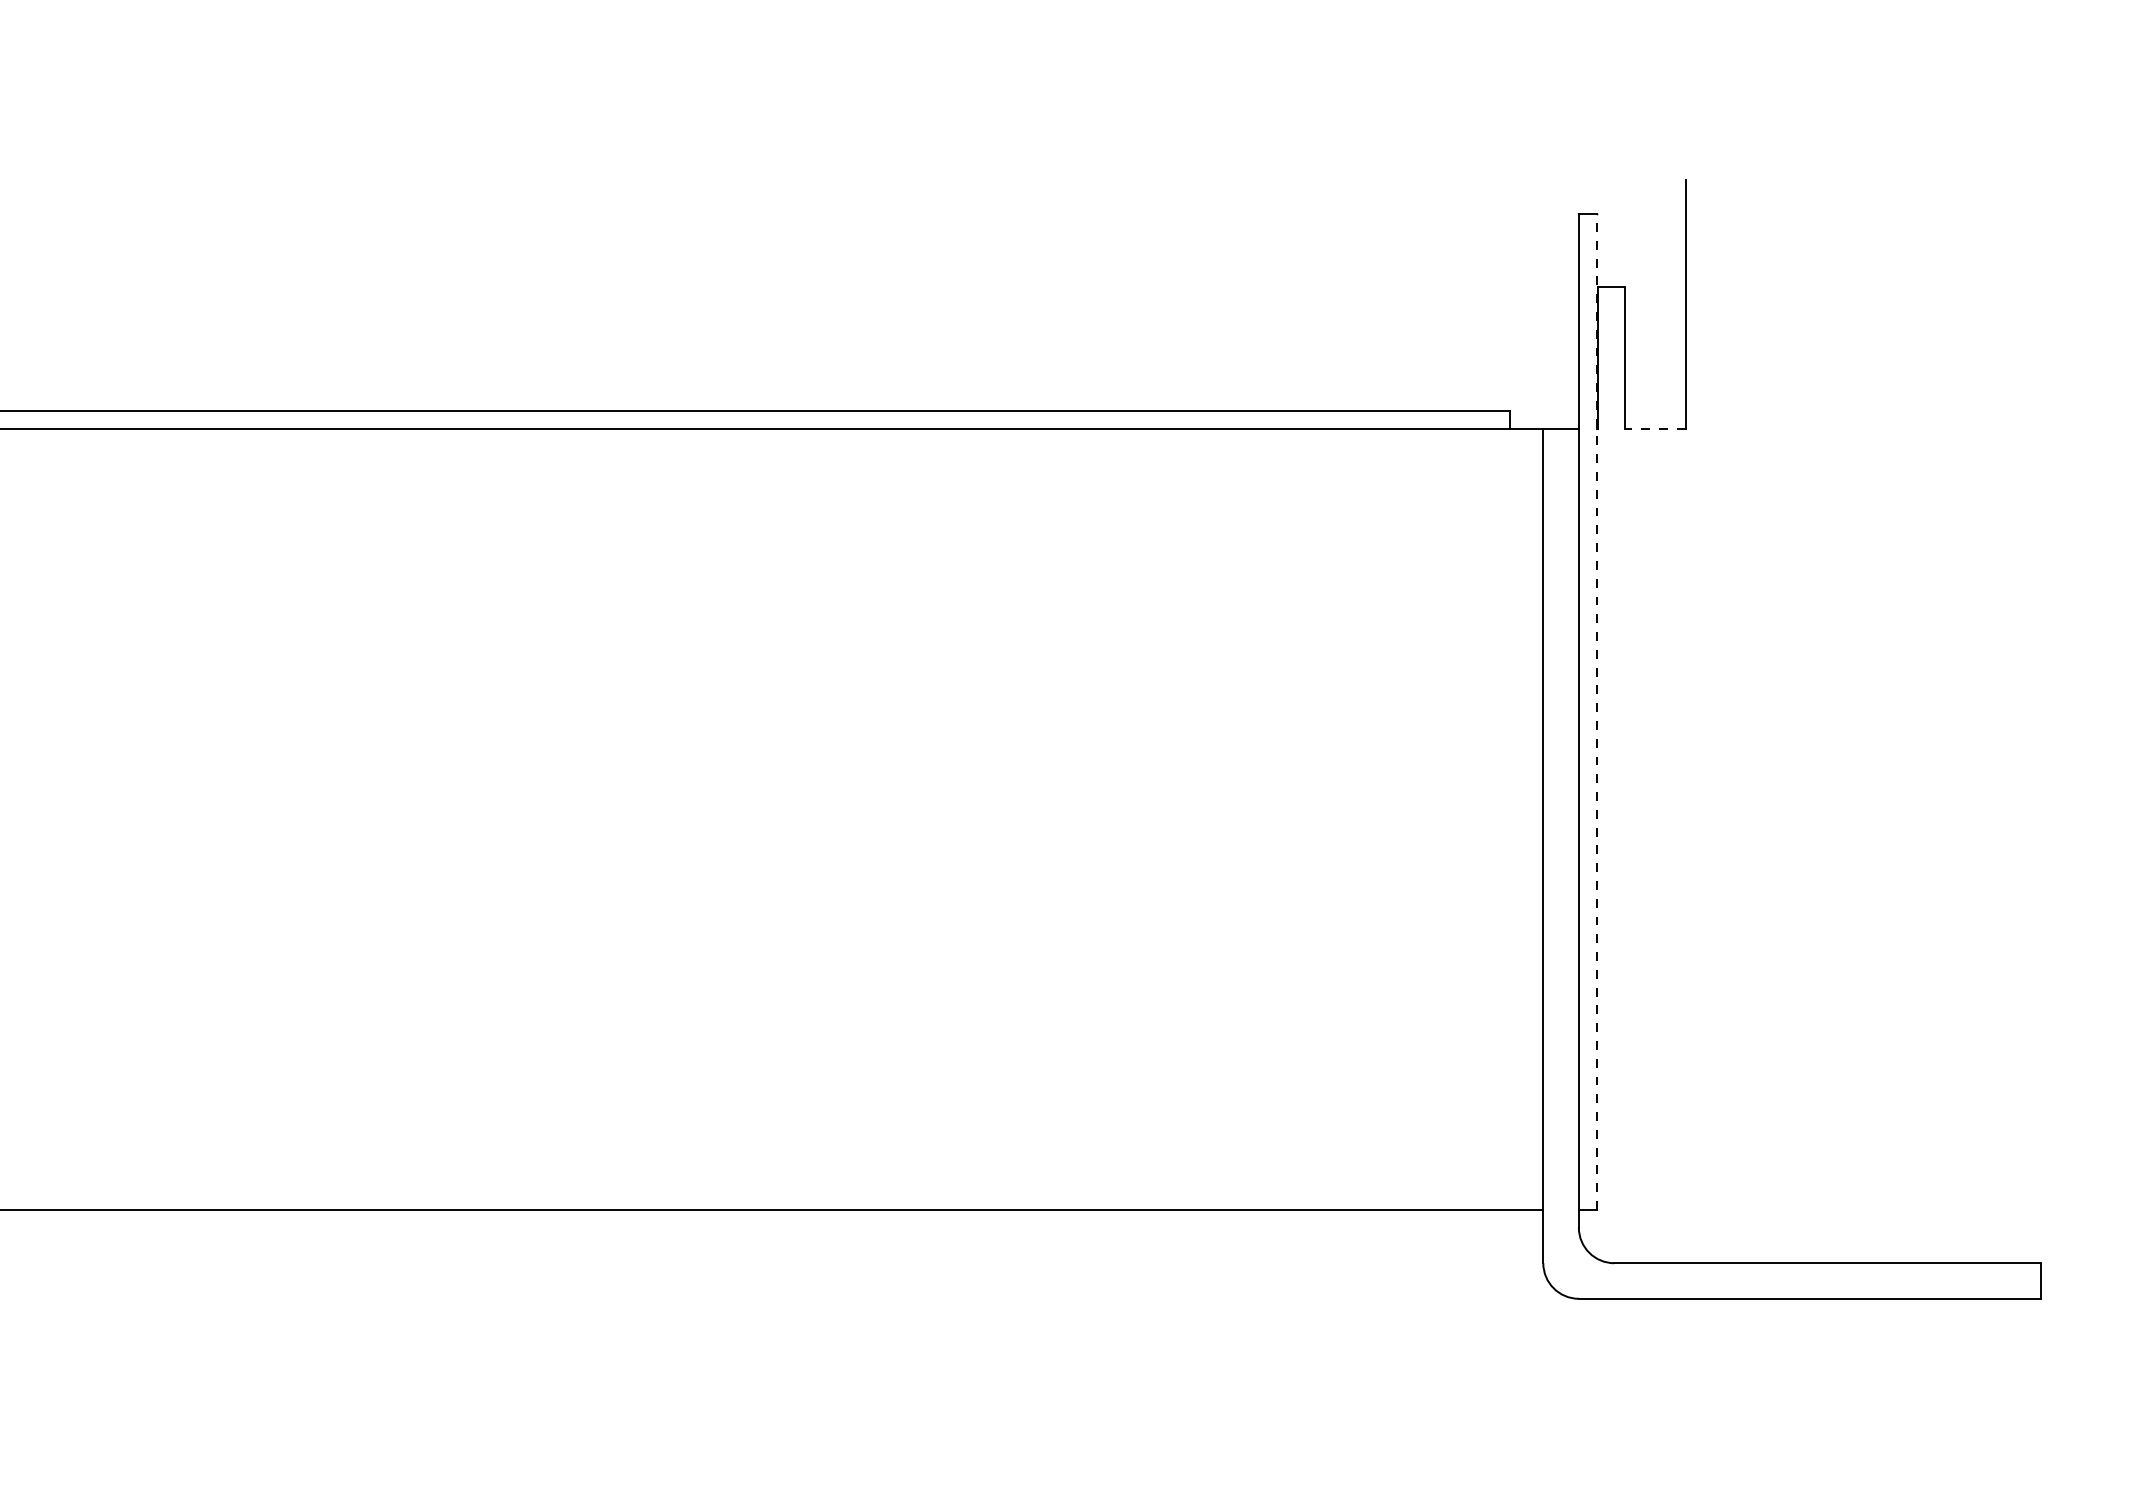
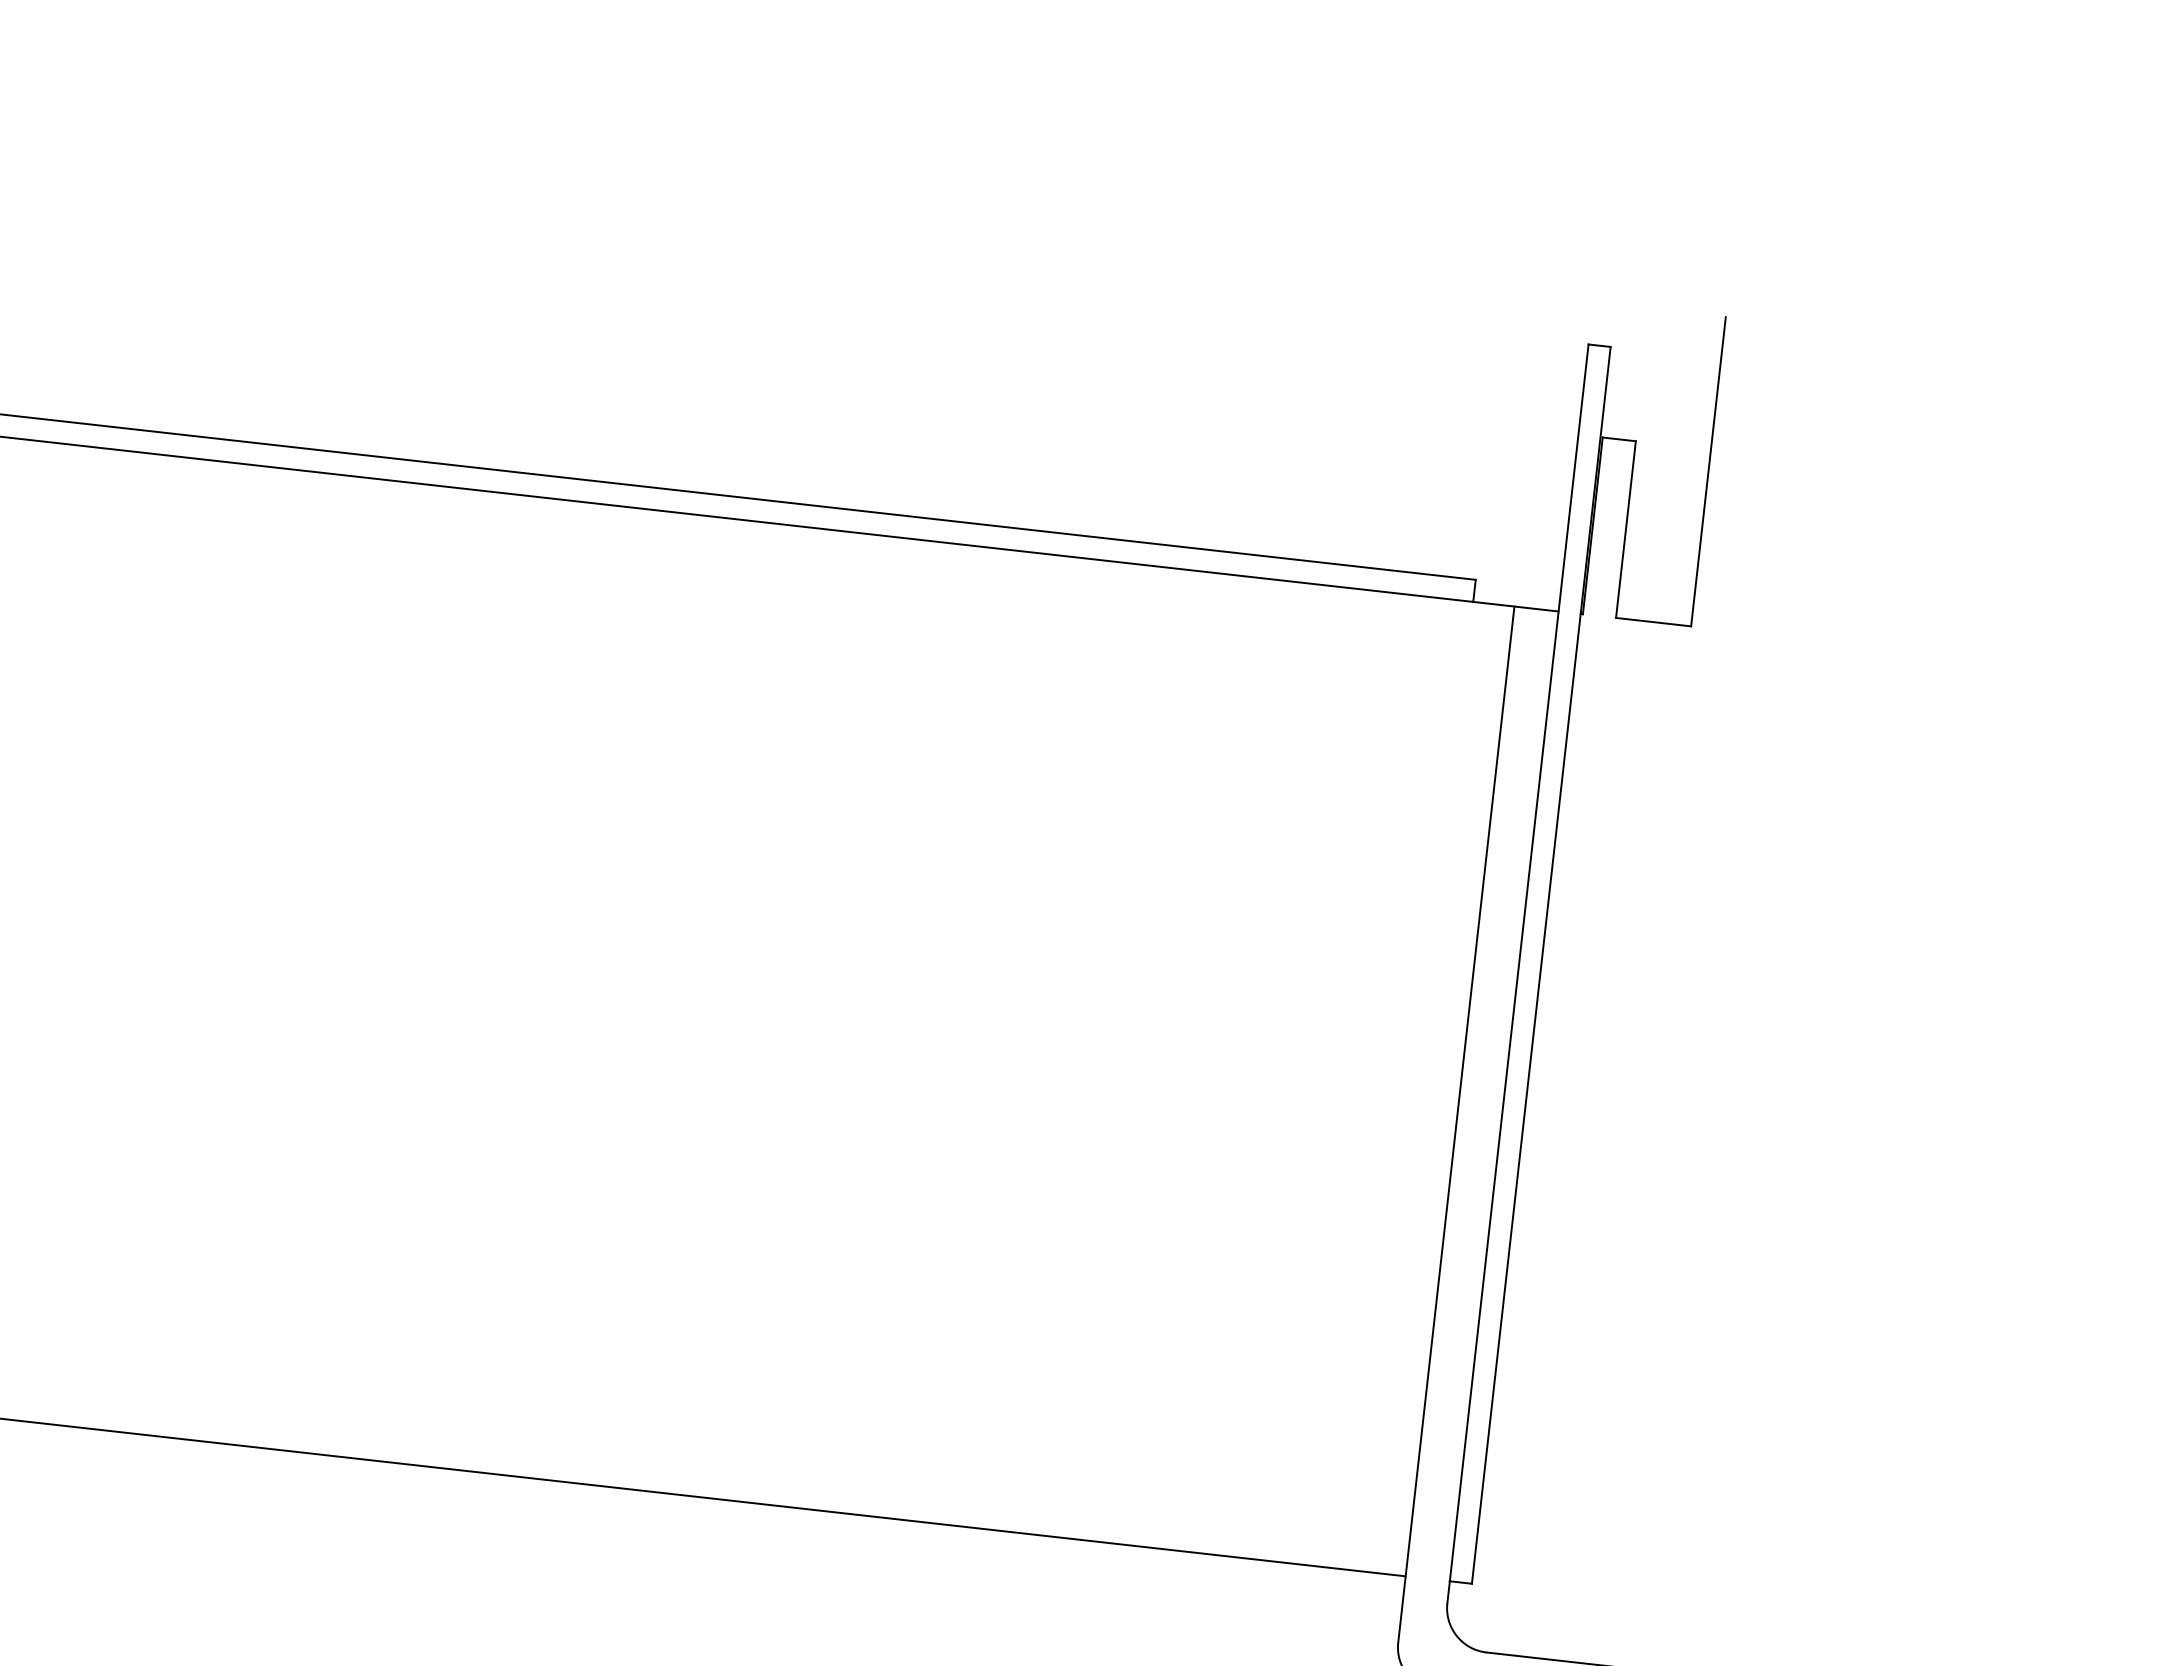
line: (1654, 429) -> (1652, 622), dashed -> solid
line: (1596, 712) -> (1541, 965), dashed -> solid

